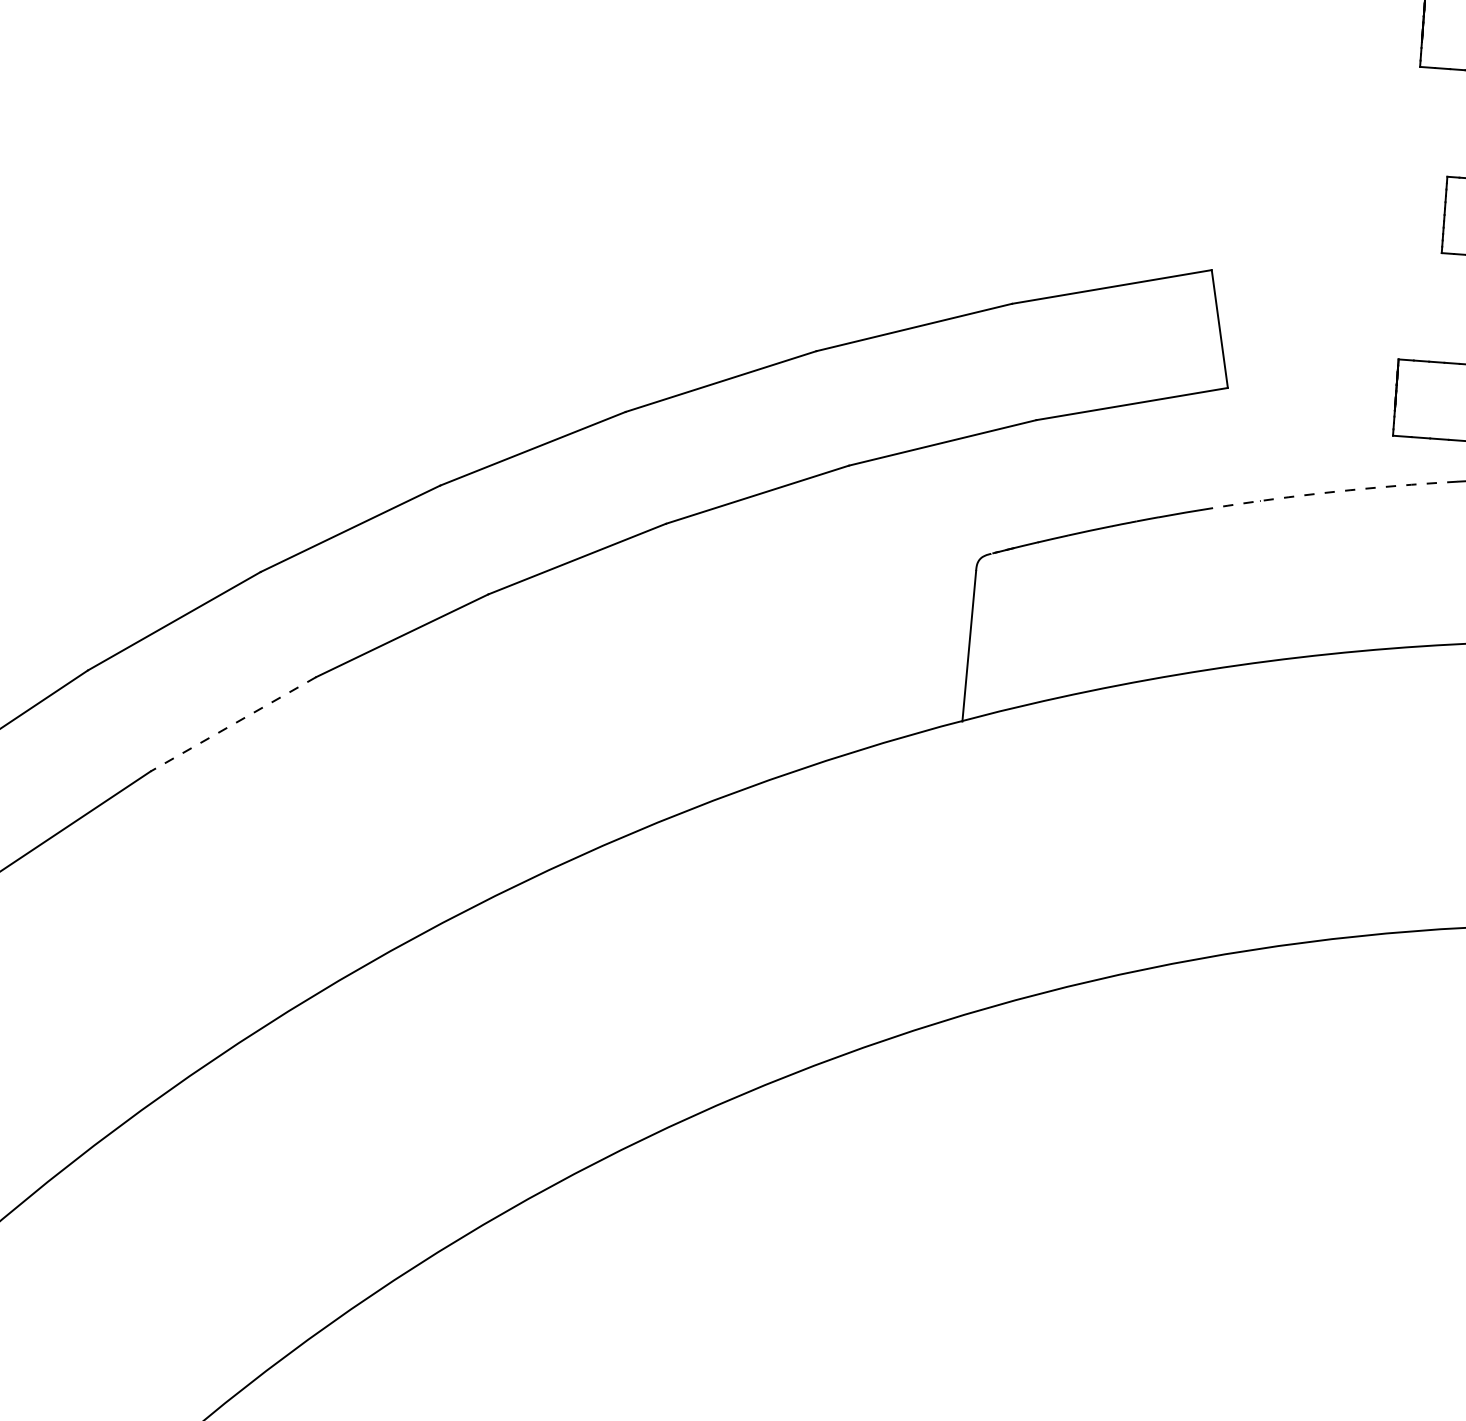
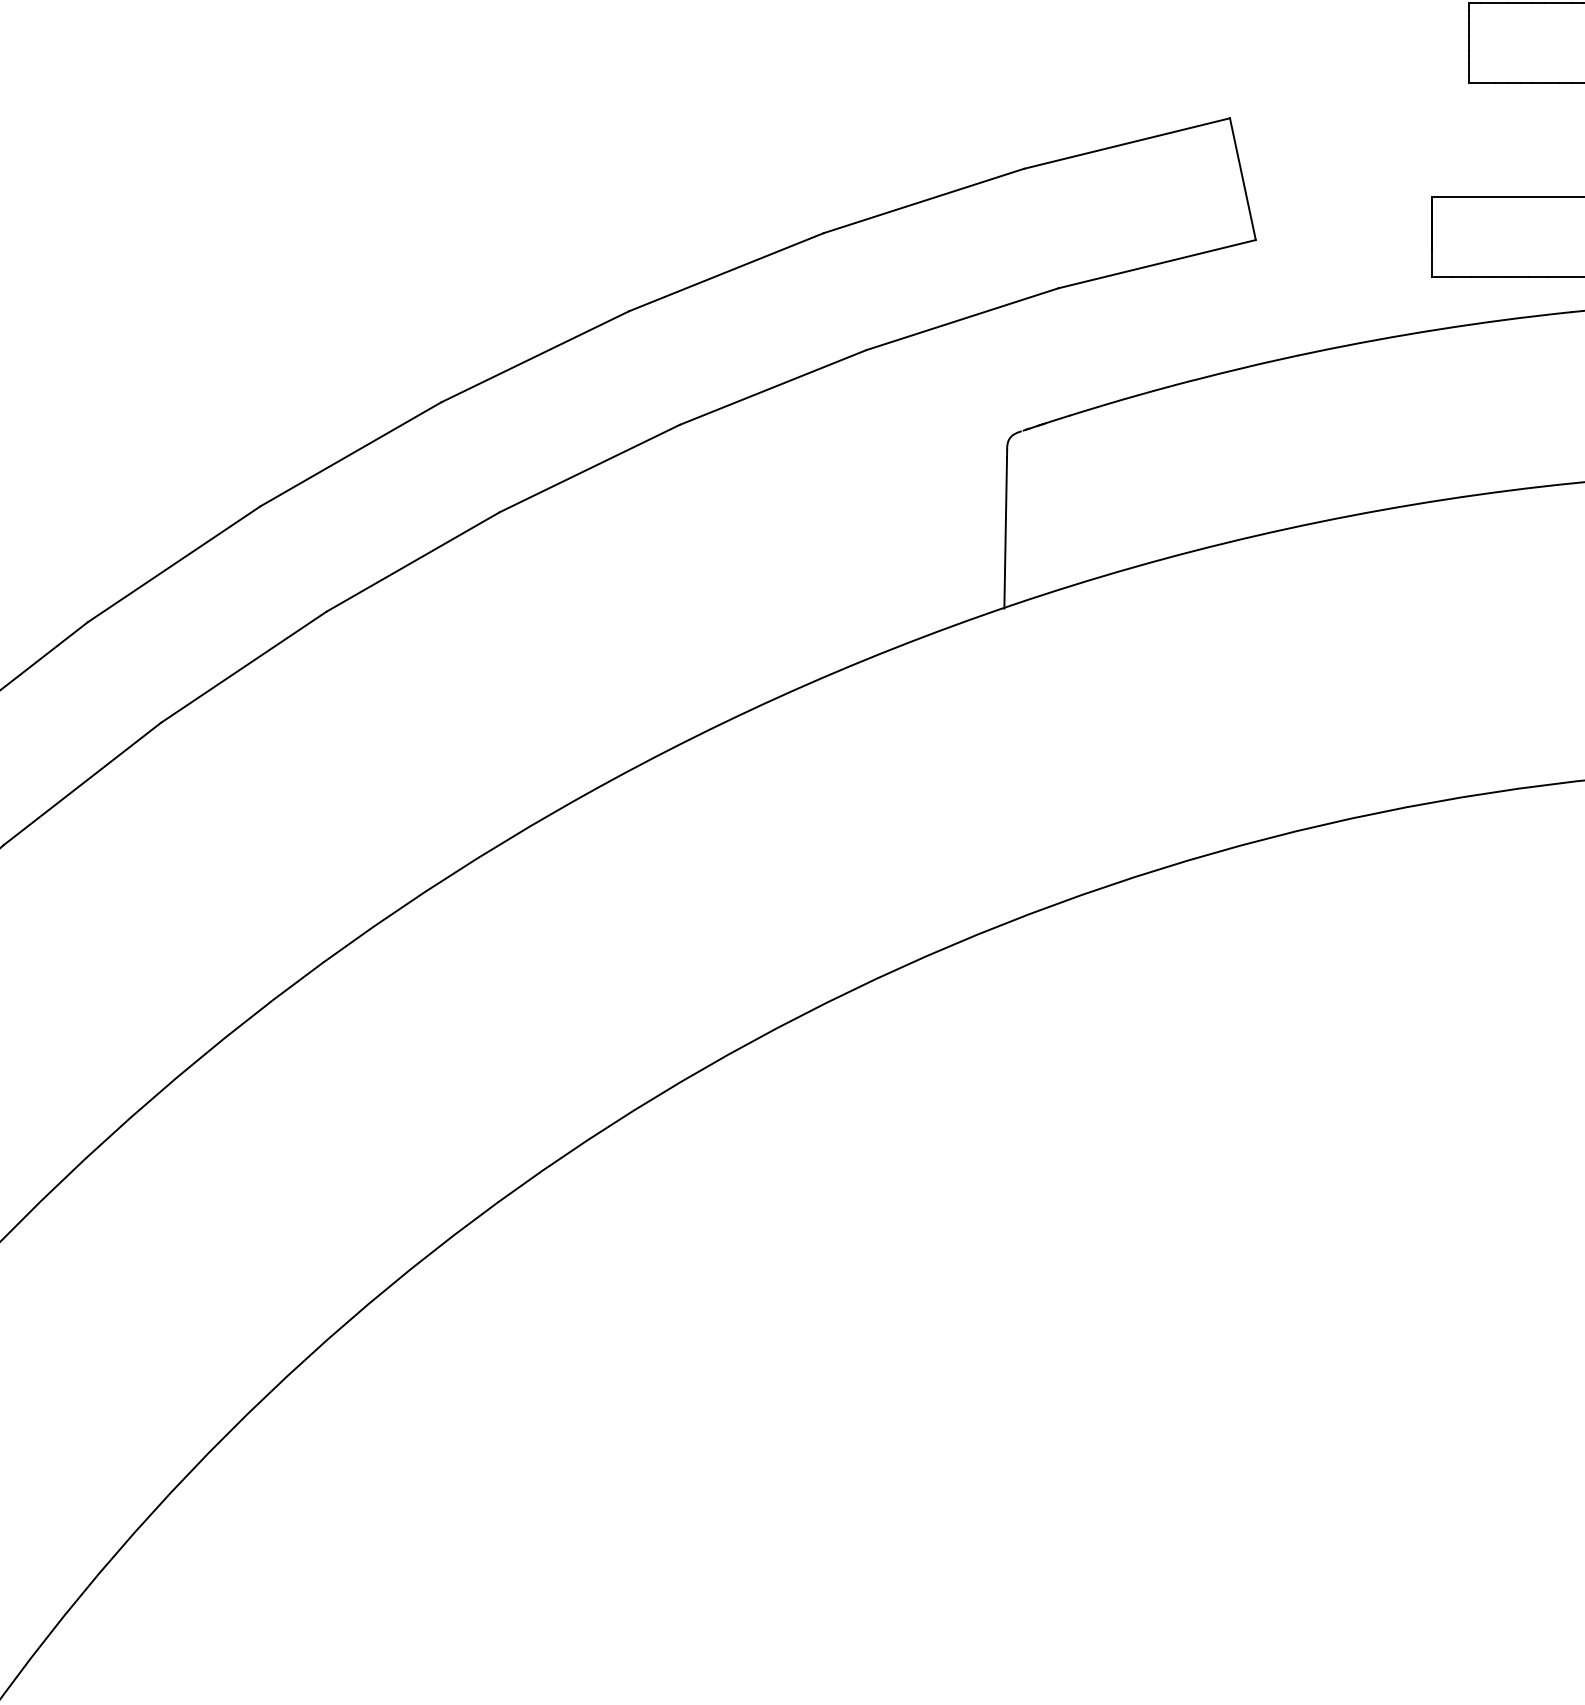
arc: (1334, 492) -> (1375, 340), dashed -> solid
line: (233, 724) -> (243, 667), dashed -> solid

